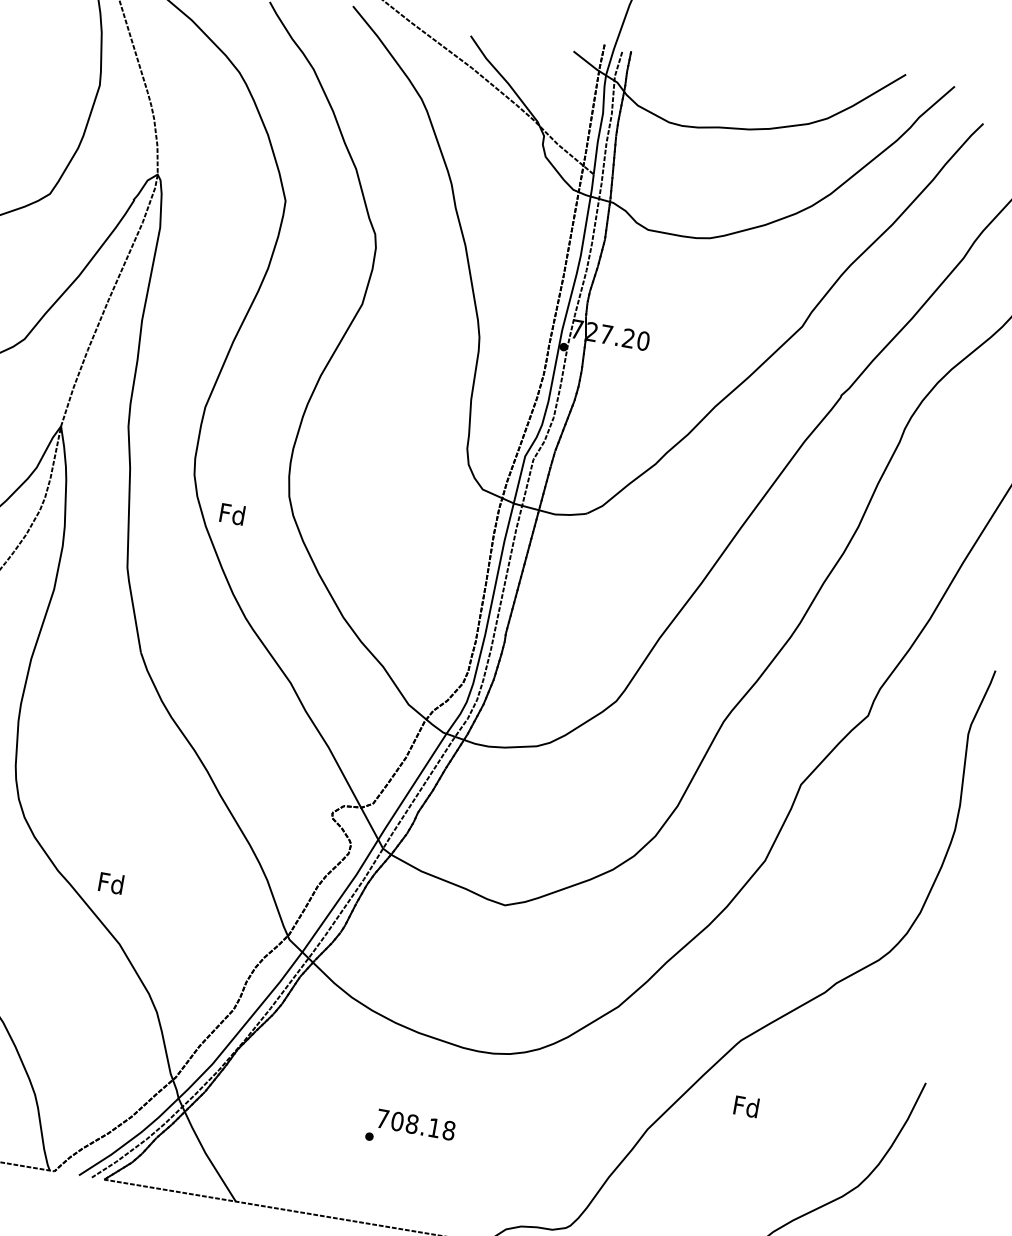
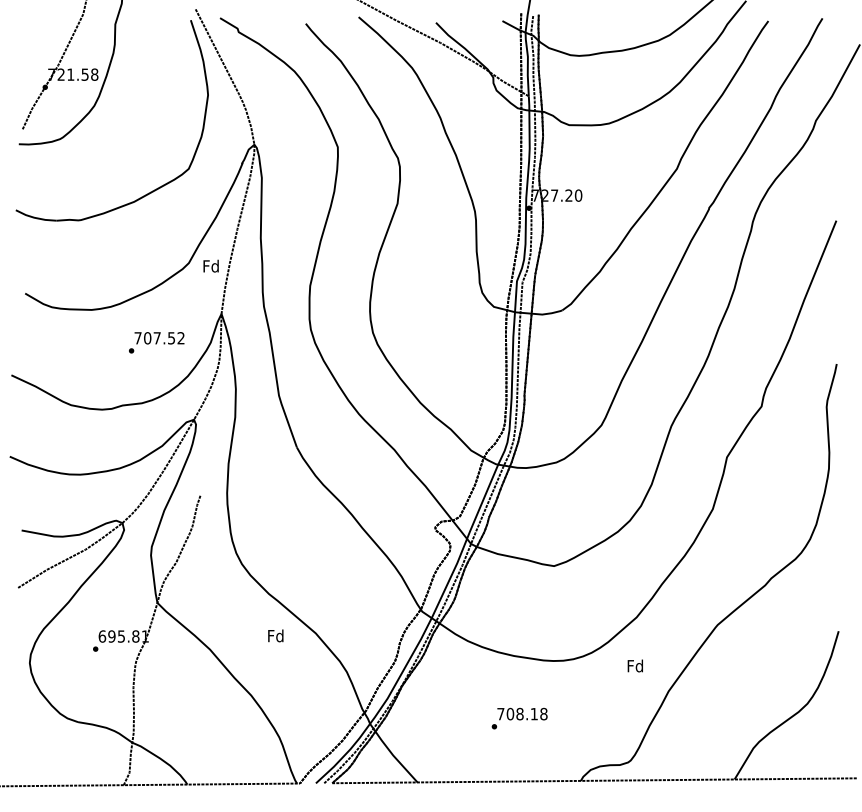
text: (231, 512) -> (210, 265), moved
text: (110, 882) -> (275, 635), moved
text: (745, 1105) -> (634, 665), moved

